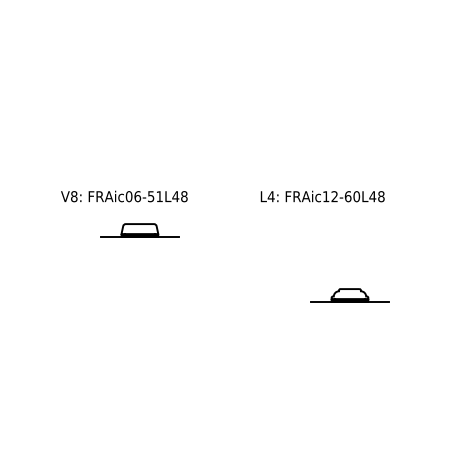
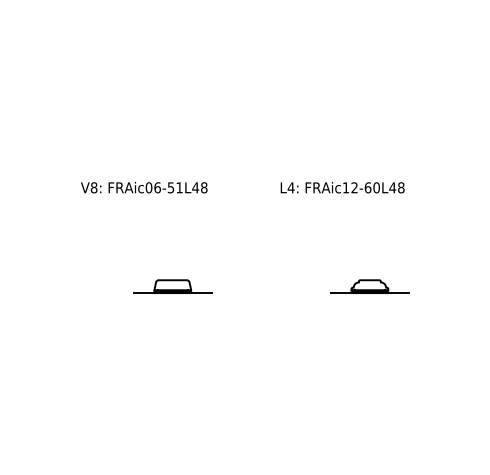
part: (139, 230) -> (172, 286), moved

